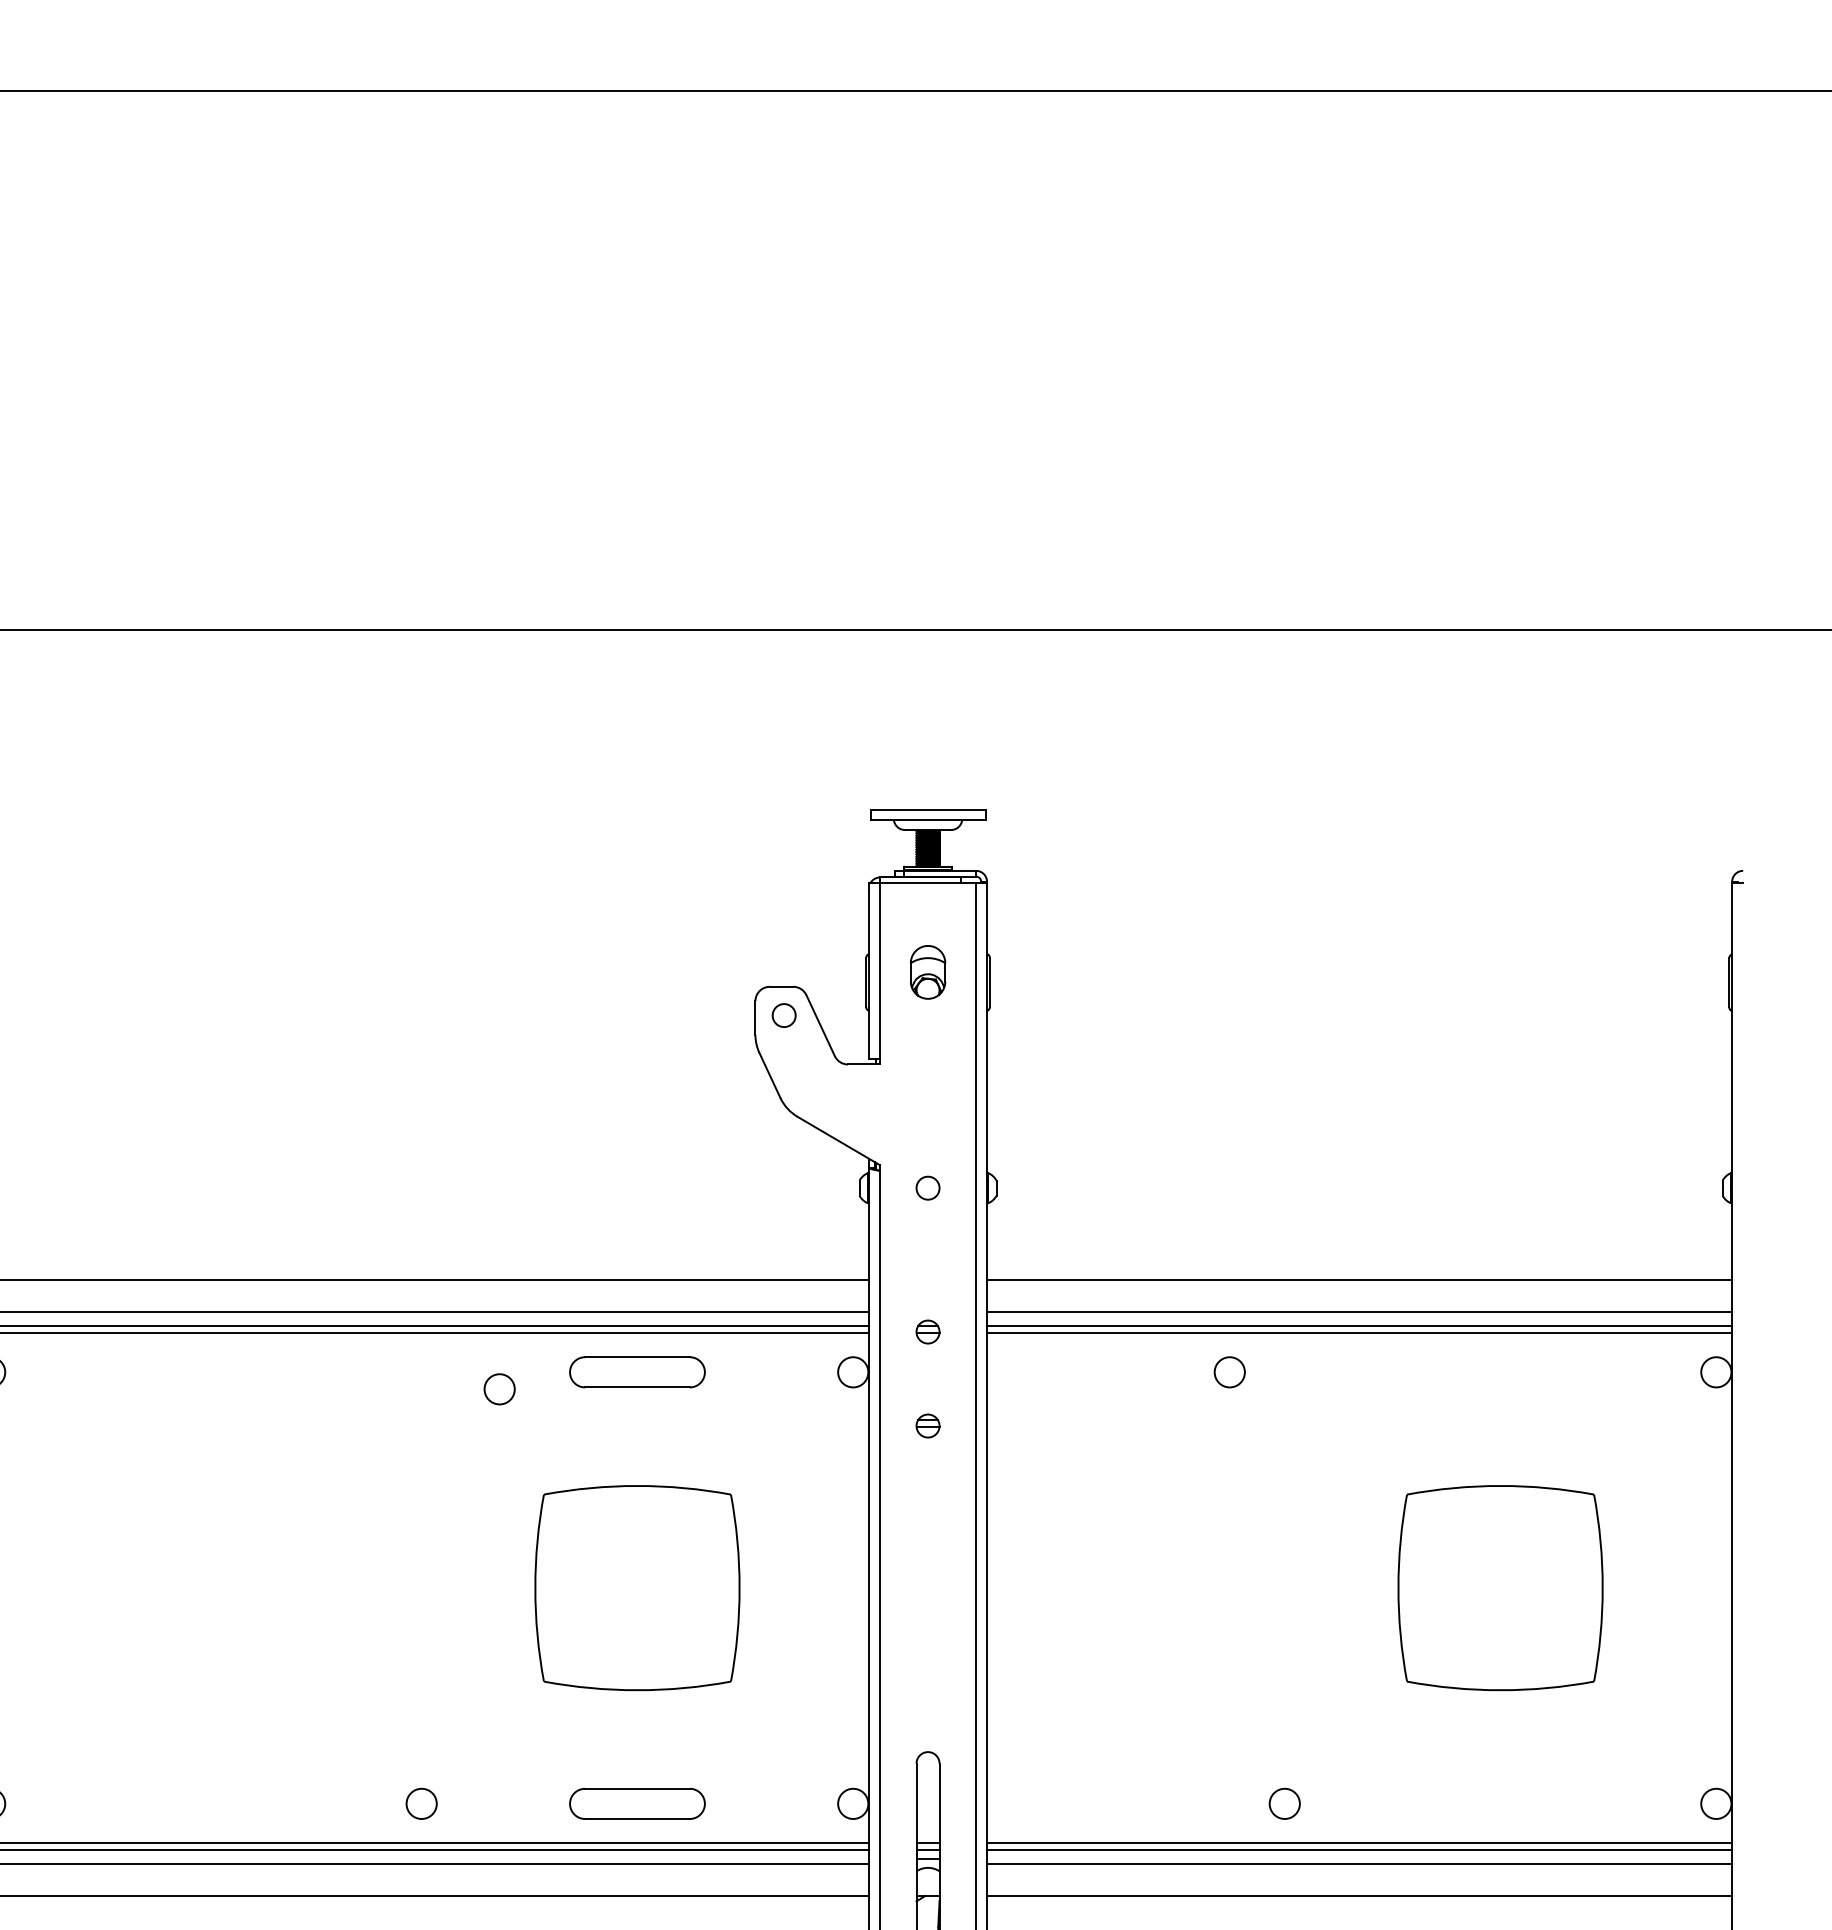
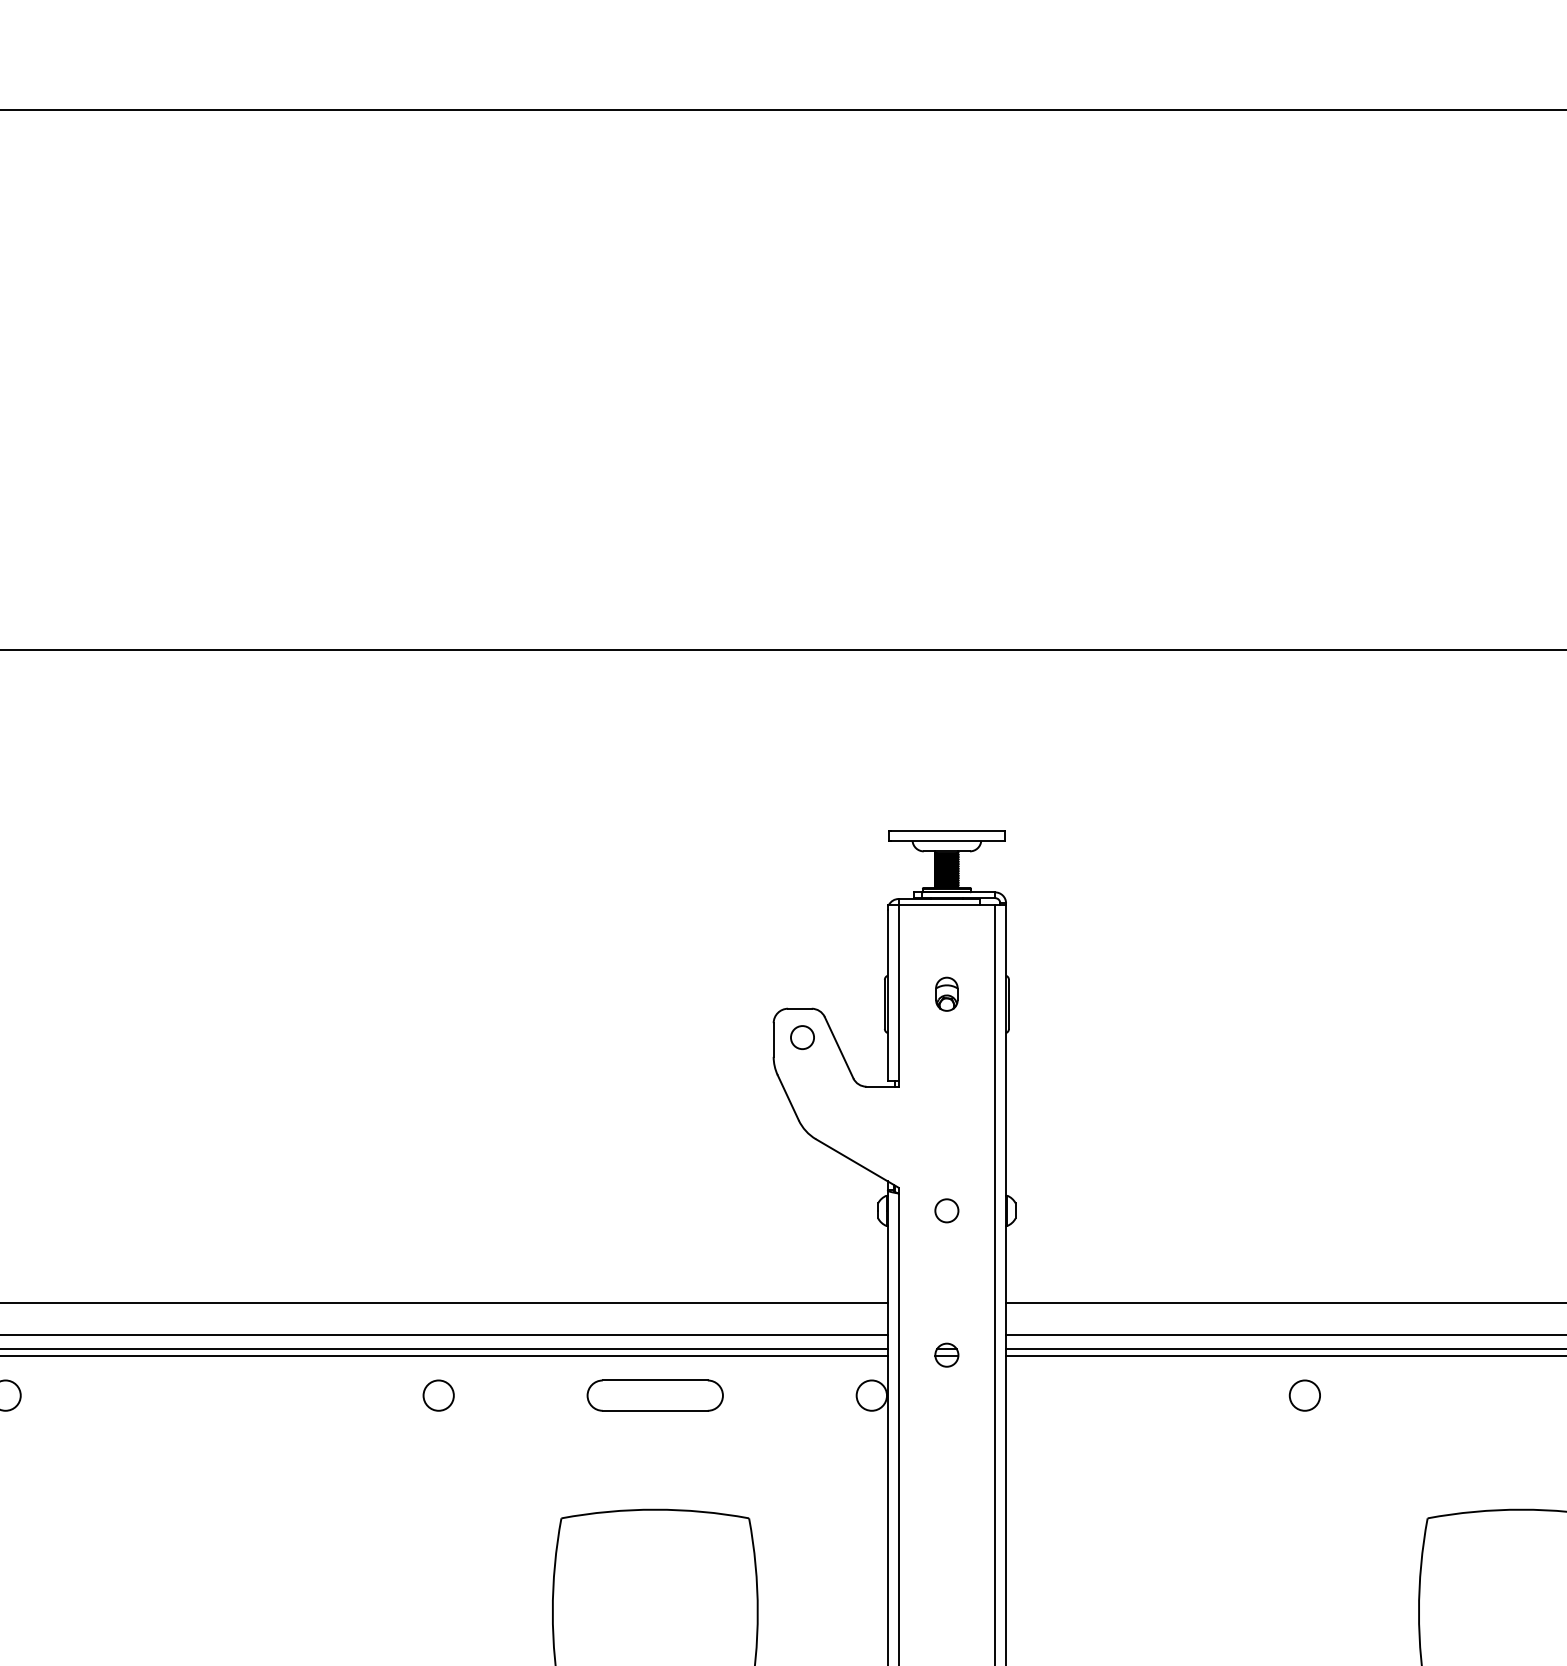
part: (927, 972) -> (946, 994), size x0.62
circle: (1229, 1372) -> (1304, 1395), moved
circle: (499, 1389) -> (438, 1395), moved
part: (927, 1425) -> (946, 1448), removed

